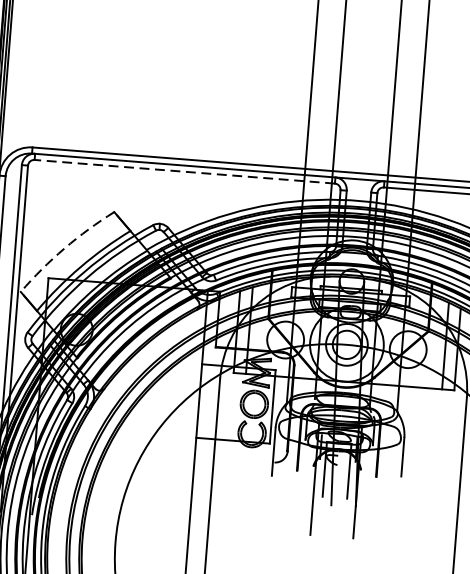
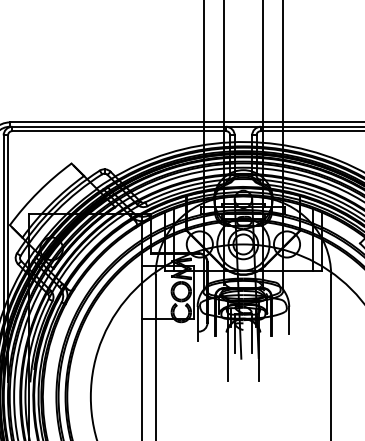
line: (185, 172) -> (119, 131), dashed -> solid
arc: (64, 249) -> (38, 192), dashed -> solid

